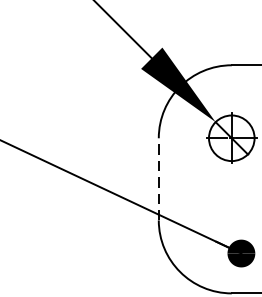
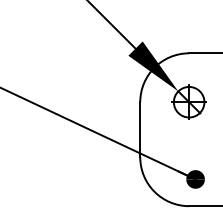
line: (159, 178) -> (140, 129), dashed -> solid

